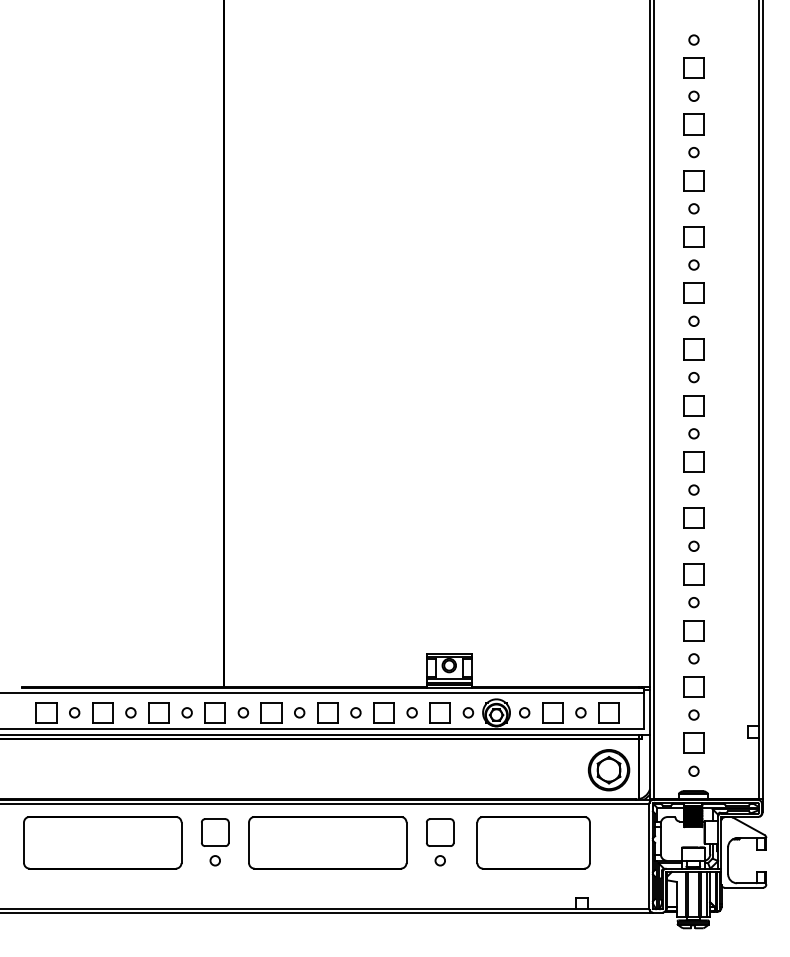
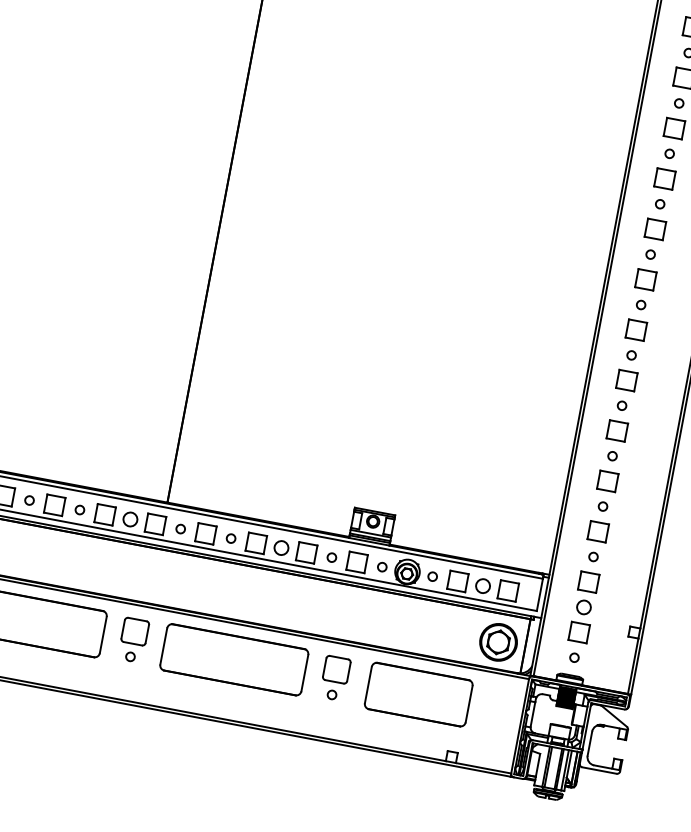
circle: (186, 712) -> (129, 519), size x1.6
circle: (355, 712) -> (281, 547), size x1.6
circle: (580, 712) -> (482, 585), size x1.6
circle: (693, 714) -> (583, 606), size x1.6

